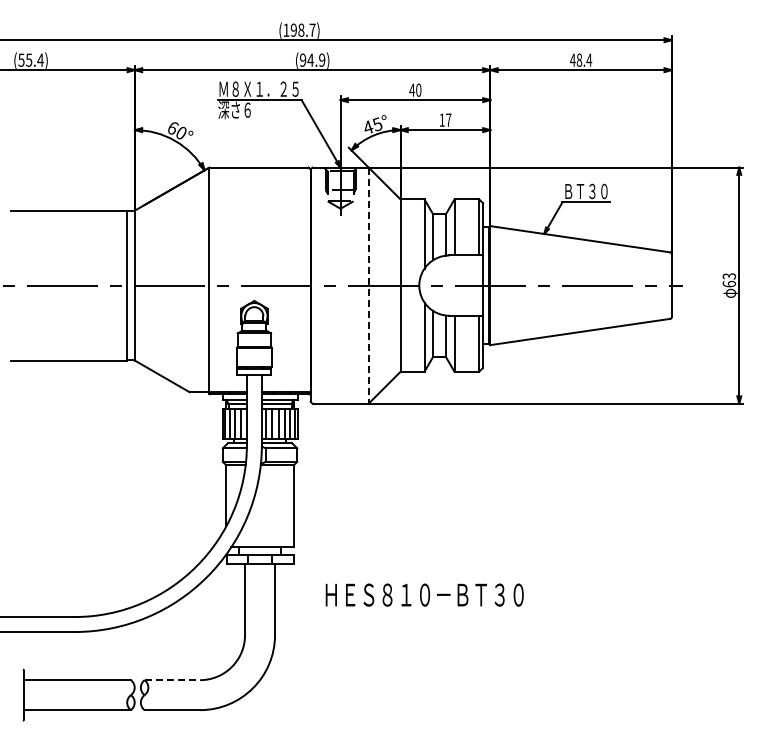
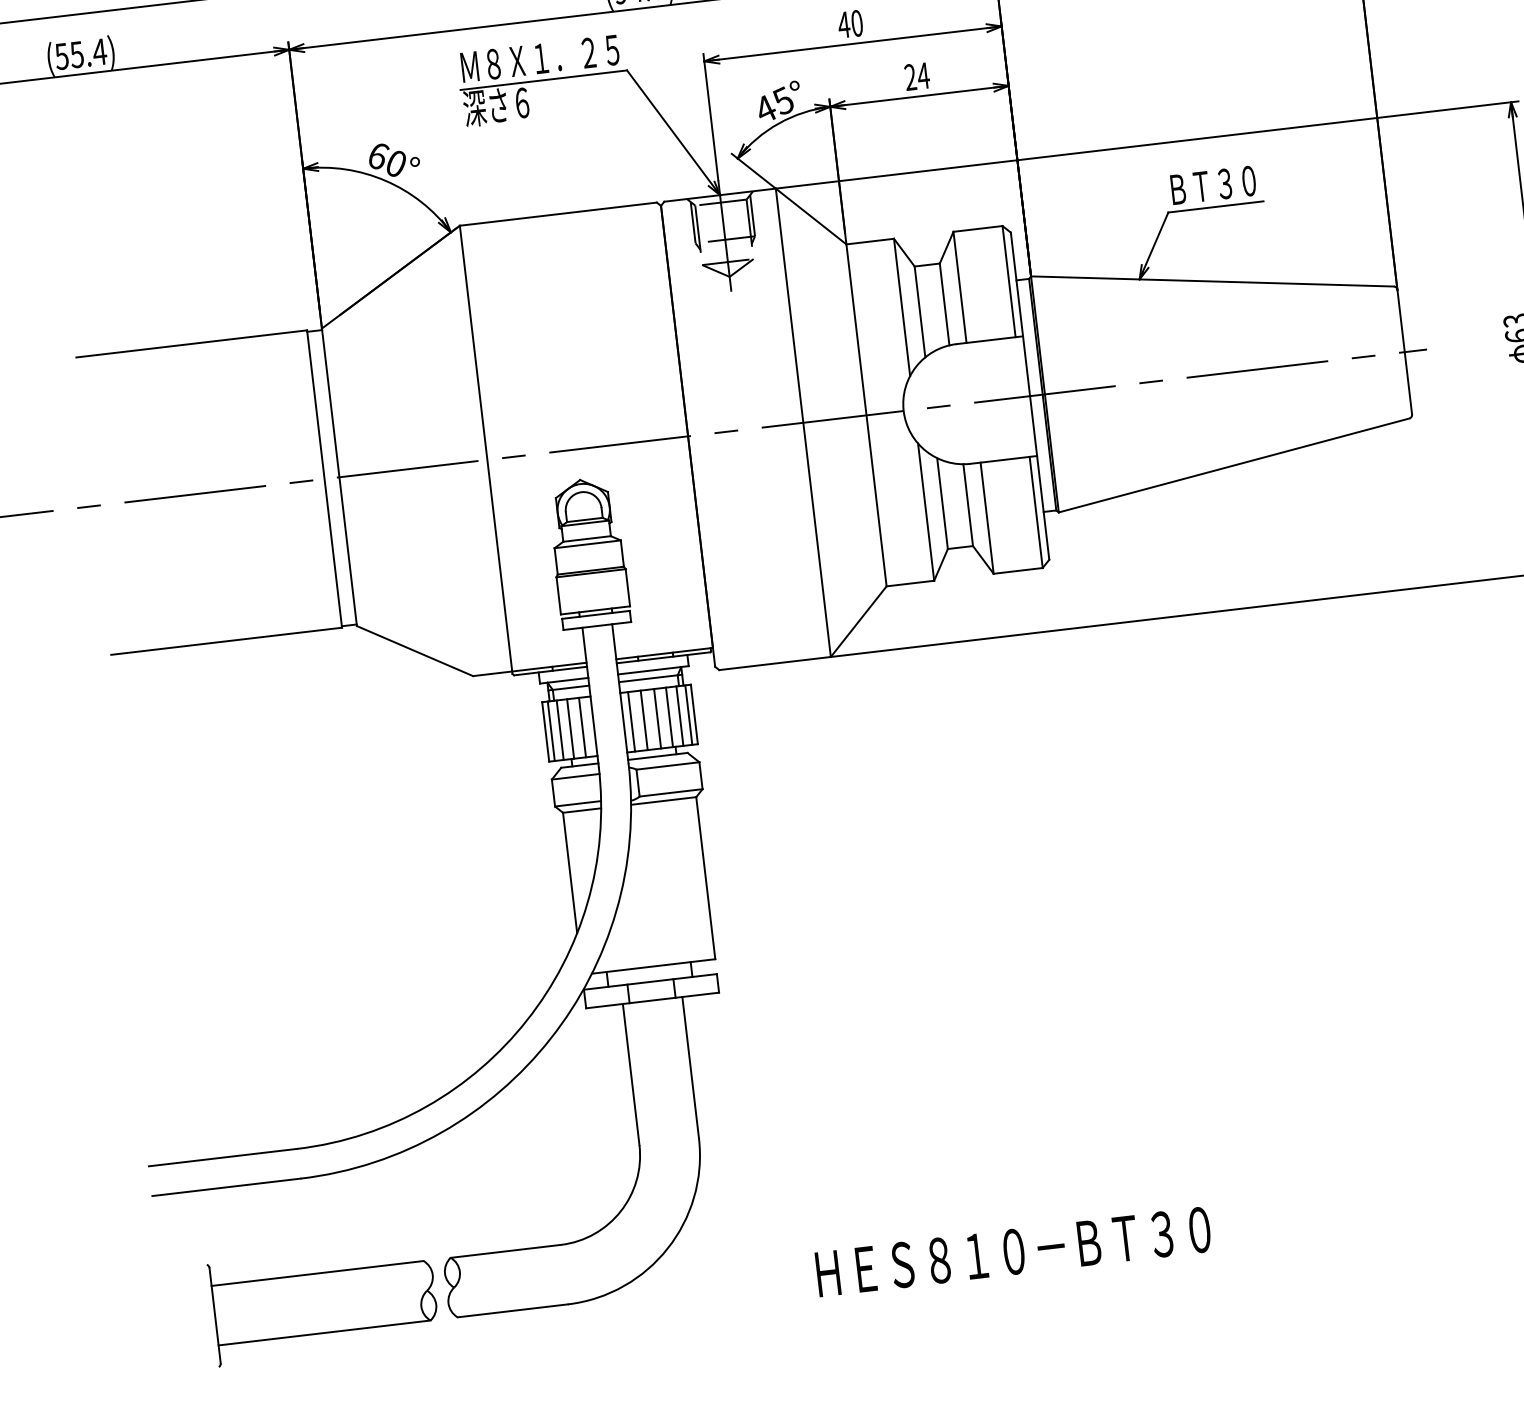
text: (445, 119) -> (916, 75), 17 -> 24
line: (368, 286) -> (803, 424), dashed -> solid
text: (424, 594) -> (1012, 1250), moved
line: (172, 680) -> (506, 1251), dashed -> solid

